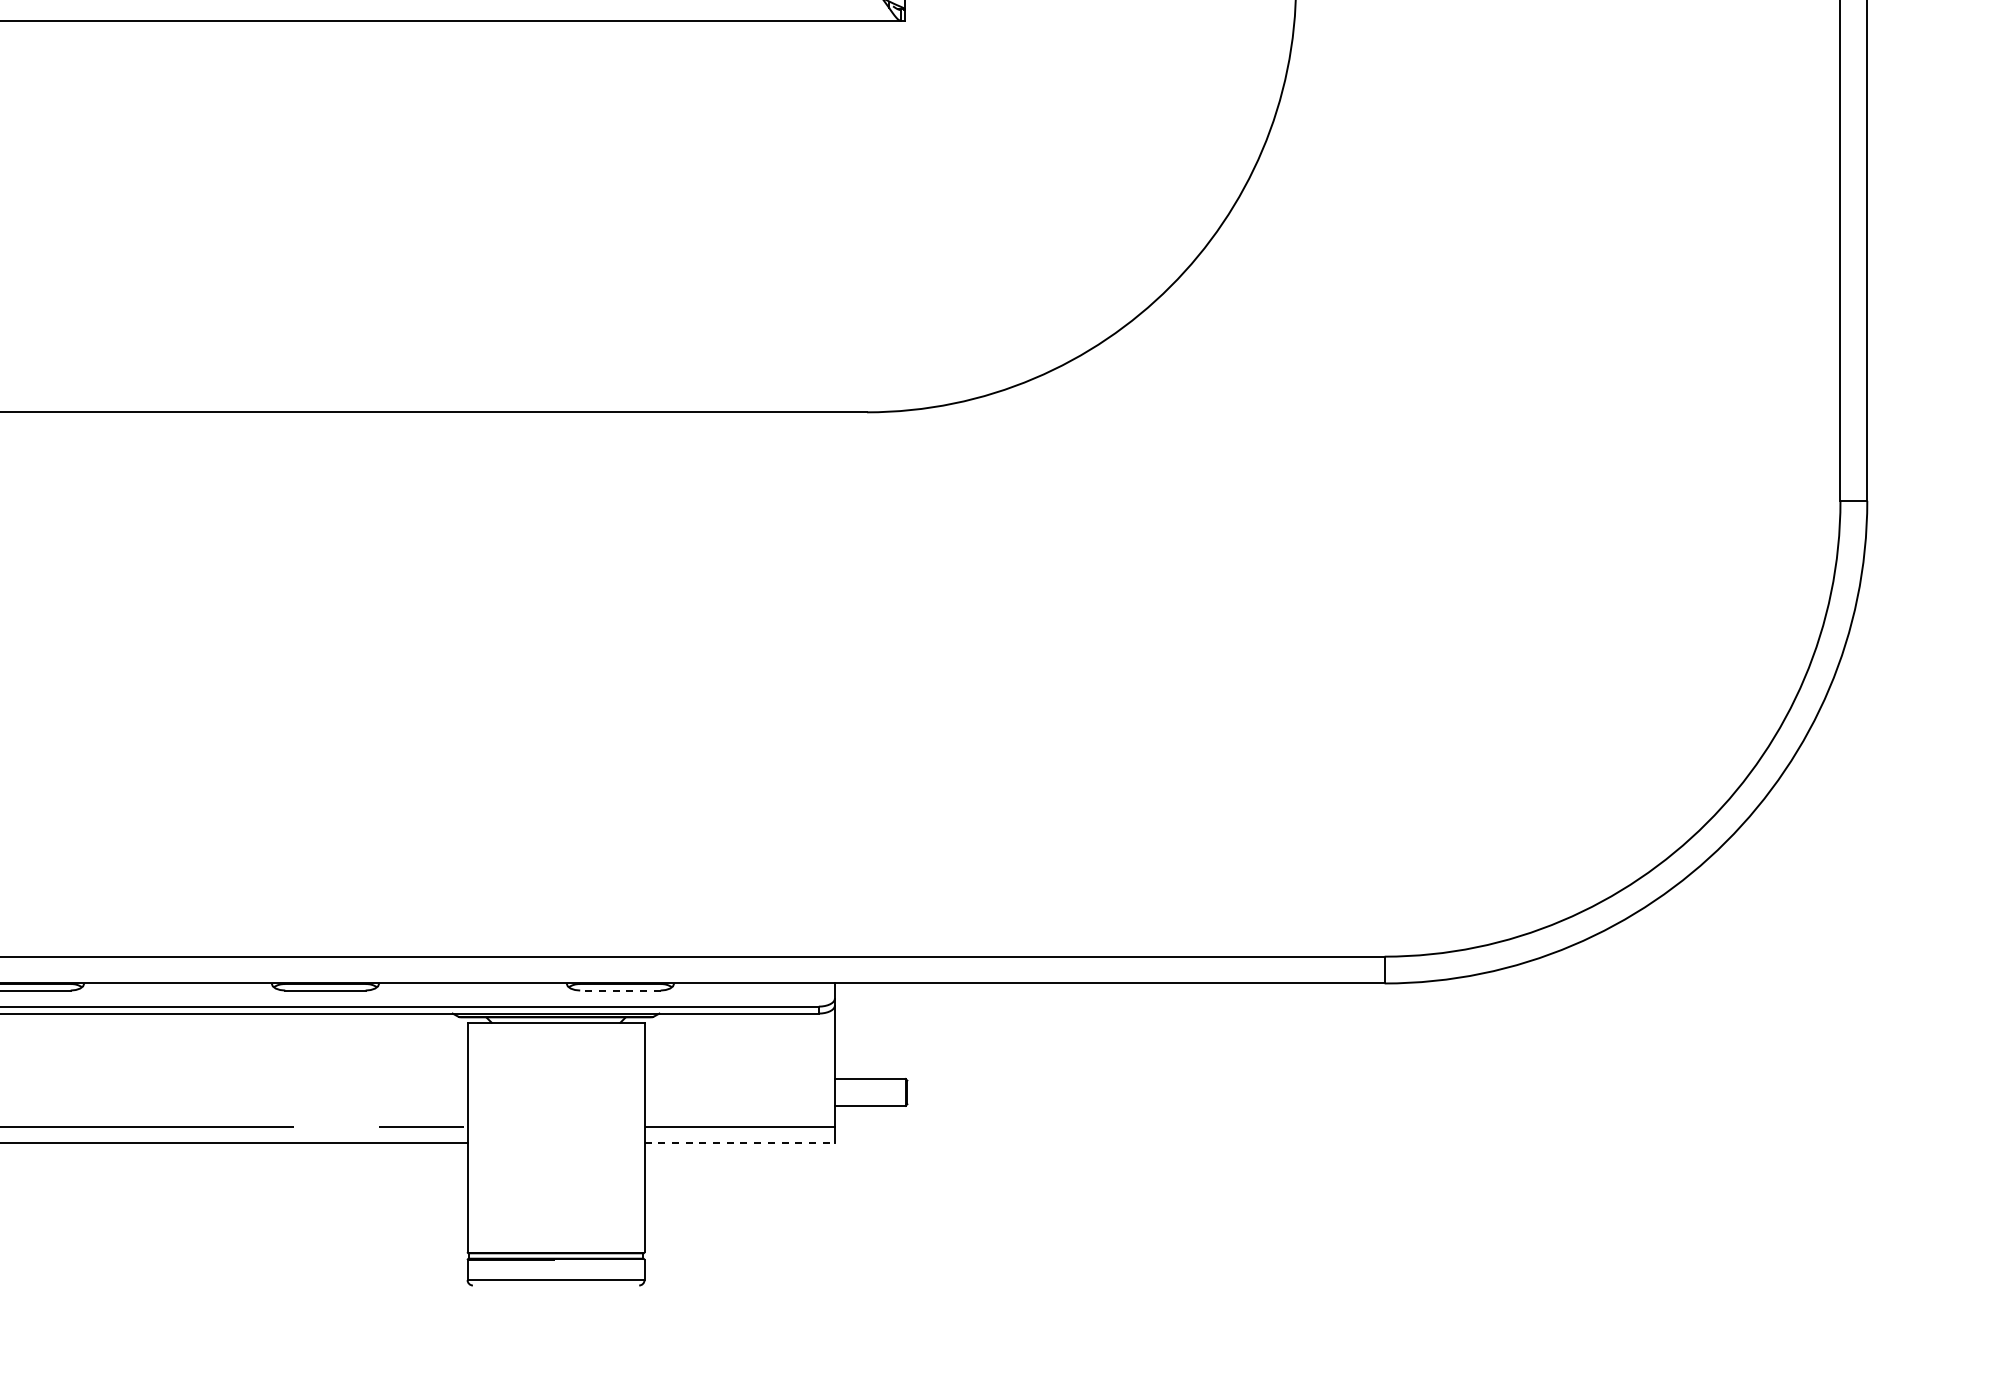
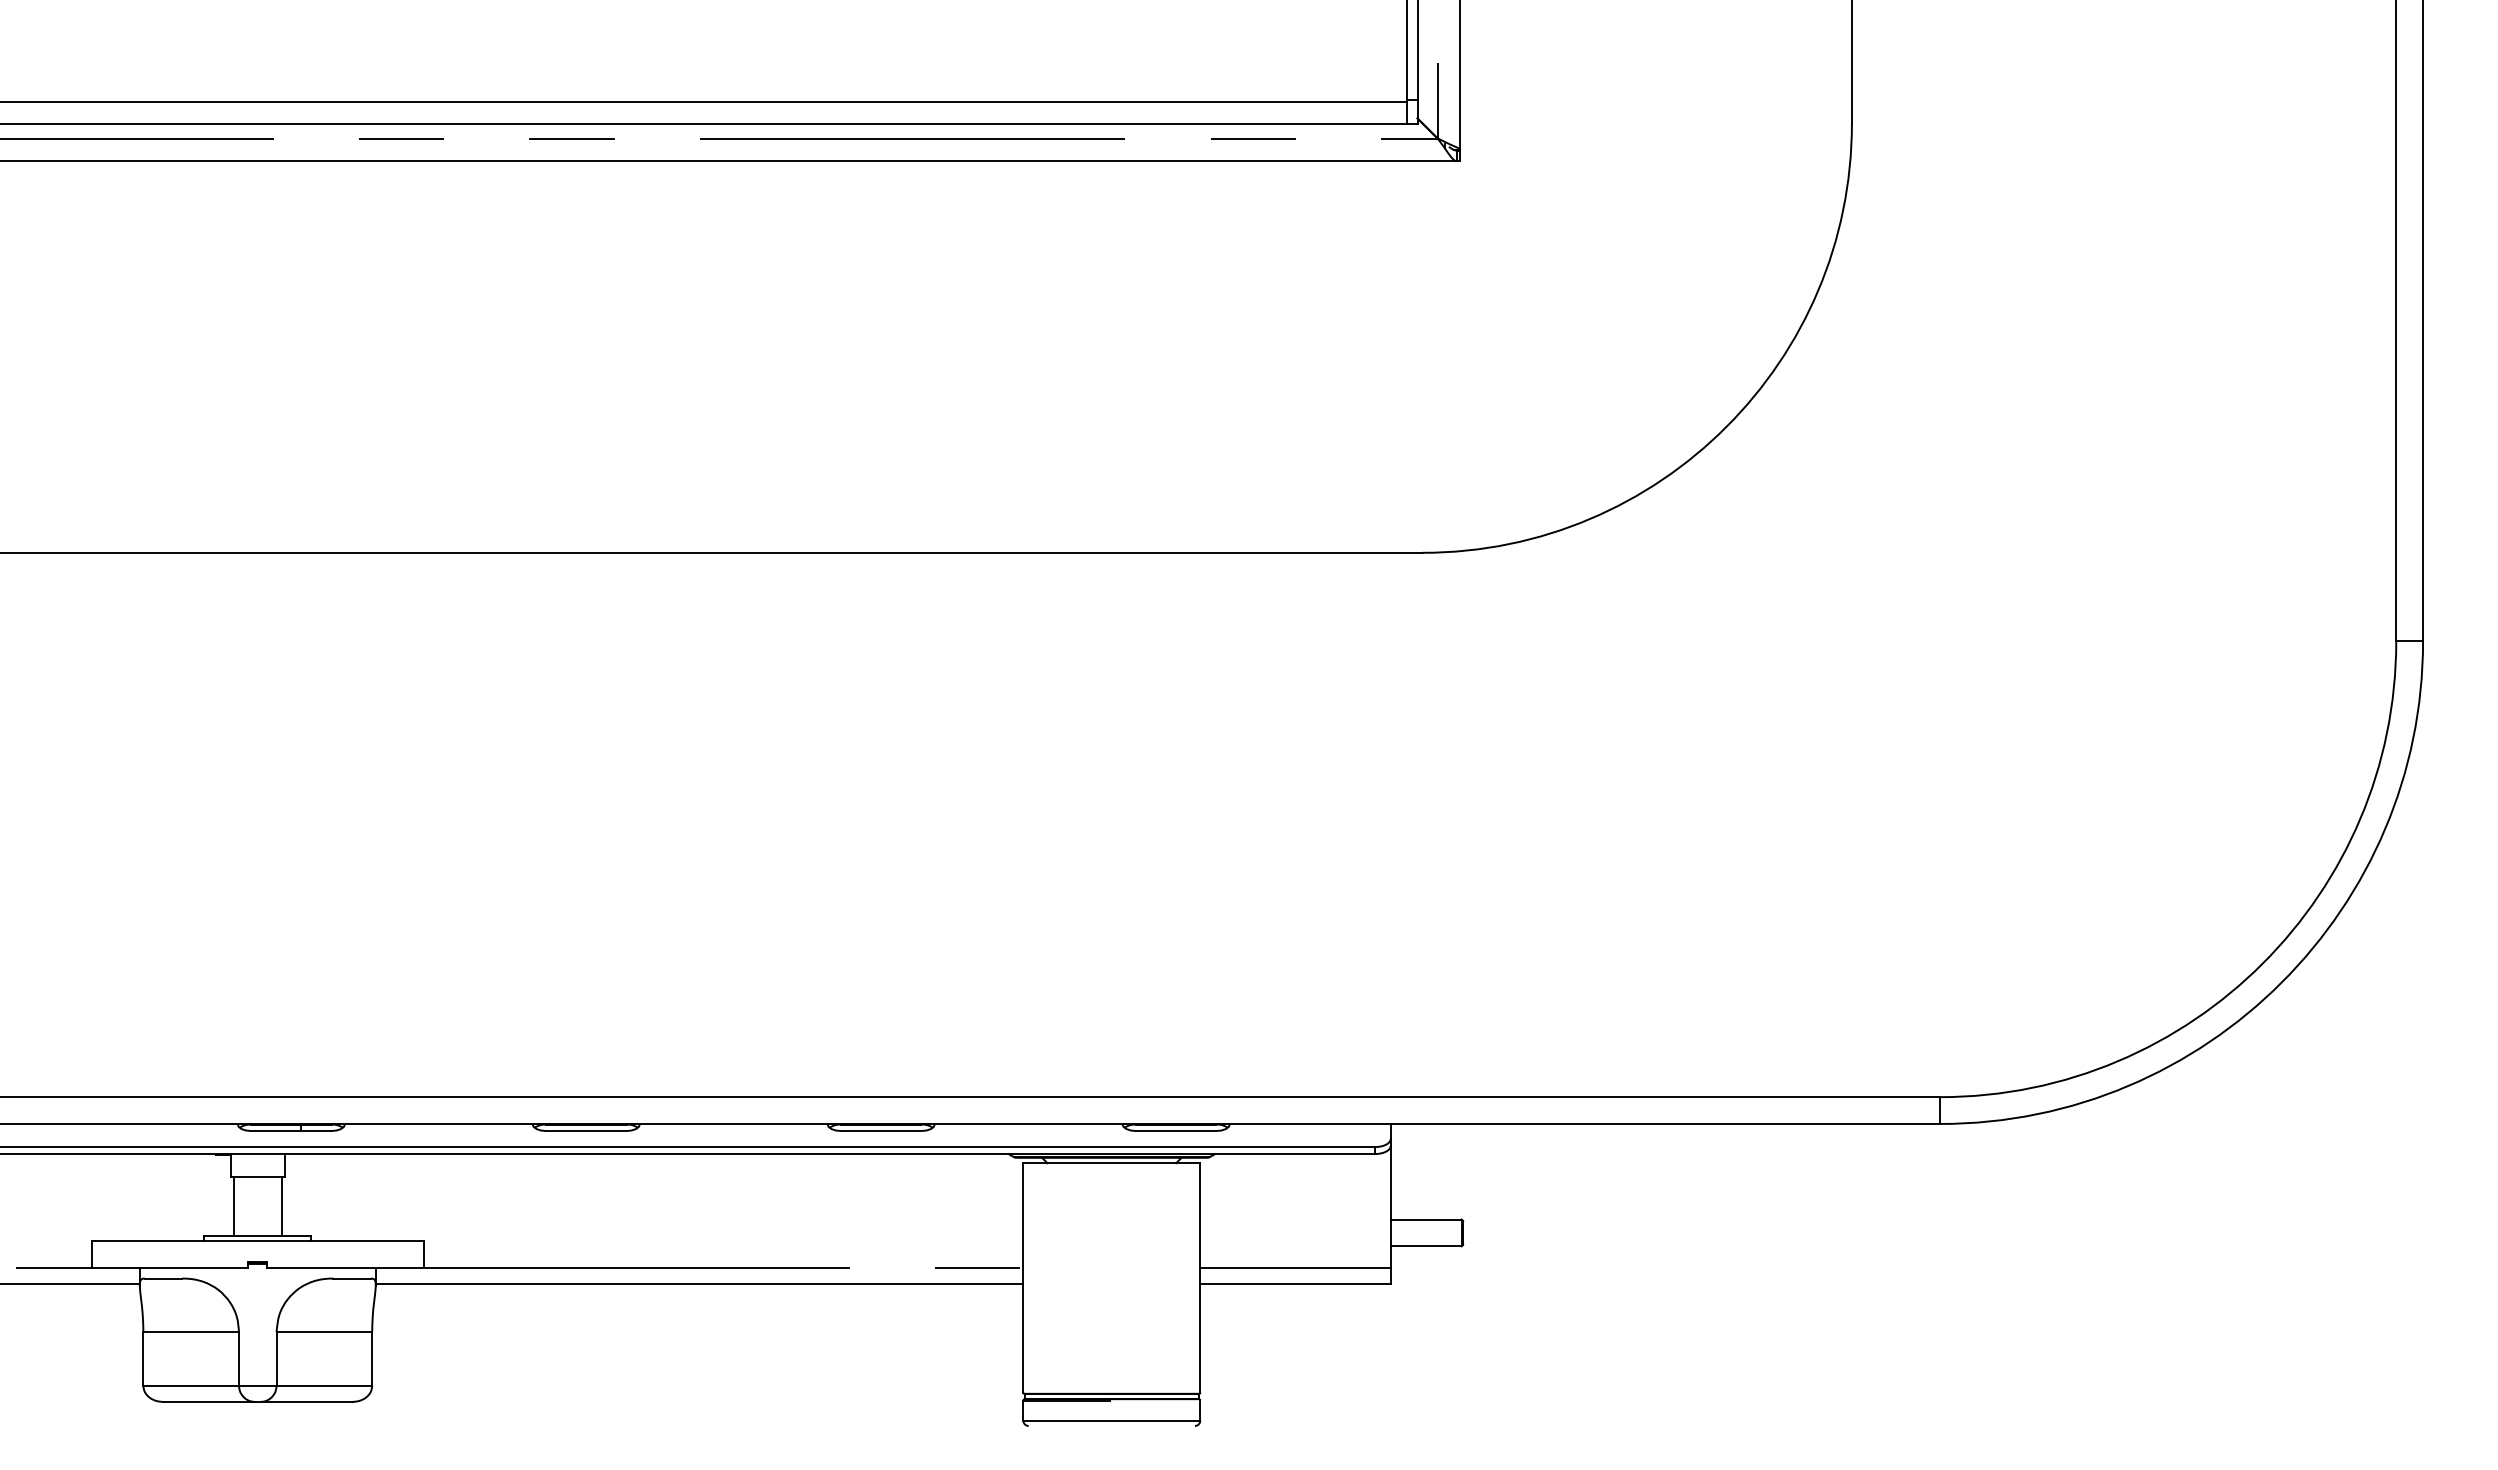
line: (619, 991) -> (1175, 1131), dashed -> solid
line: (740, 1143) -> (1296, 1283), dashed -> solid

